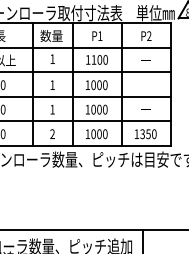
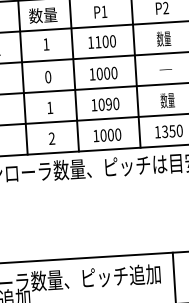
text: (145, 60) -> (163, 39), ― -> 数量
text: (52, 85) -> (48, 77), 1 -> 0
text: (99, 109) -> (109, 104), 1000 -> 1090
text: (145, 109) -> (166, 100), ― -> 数量

